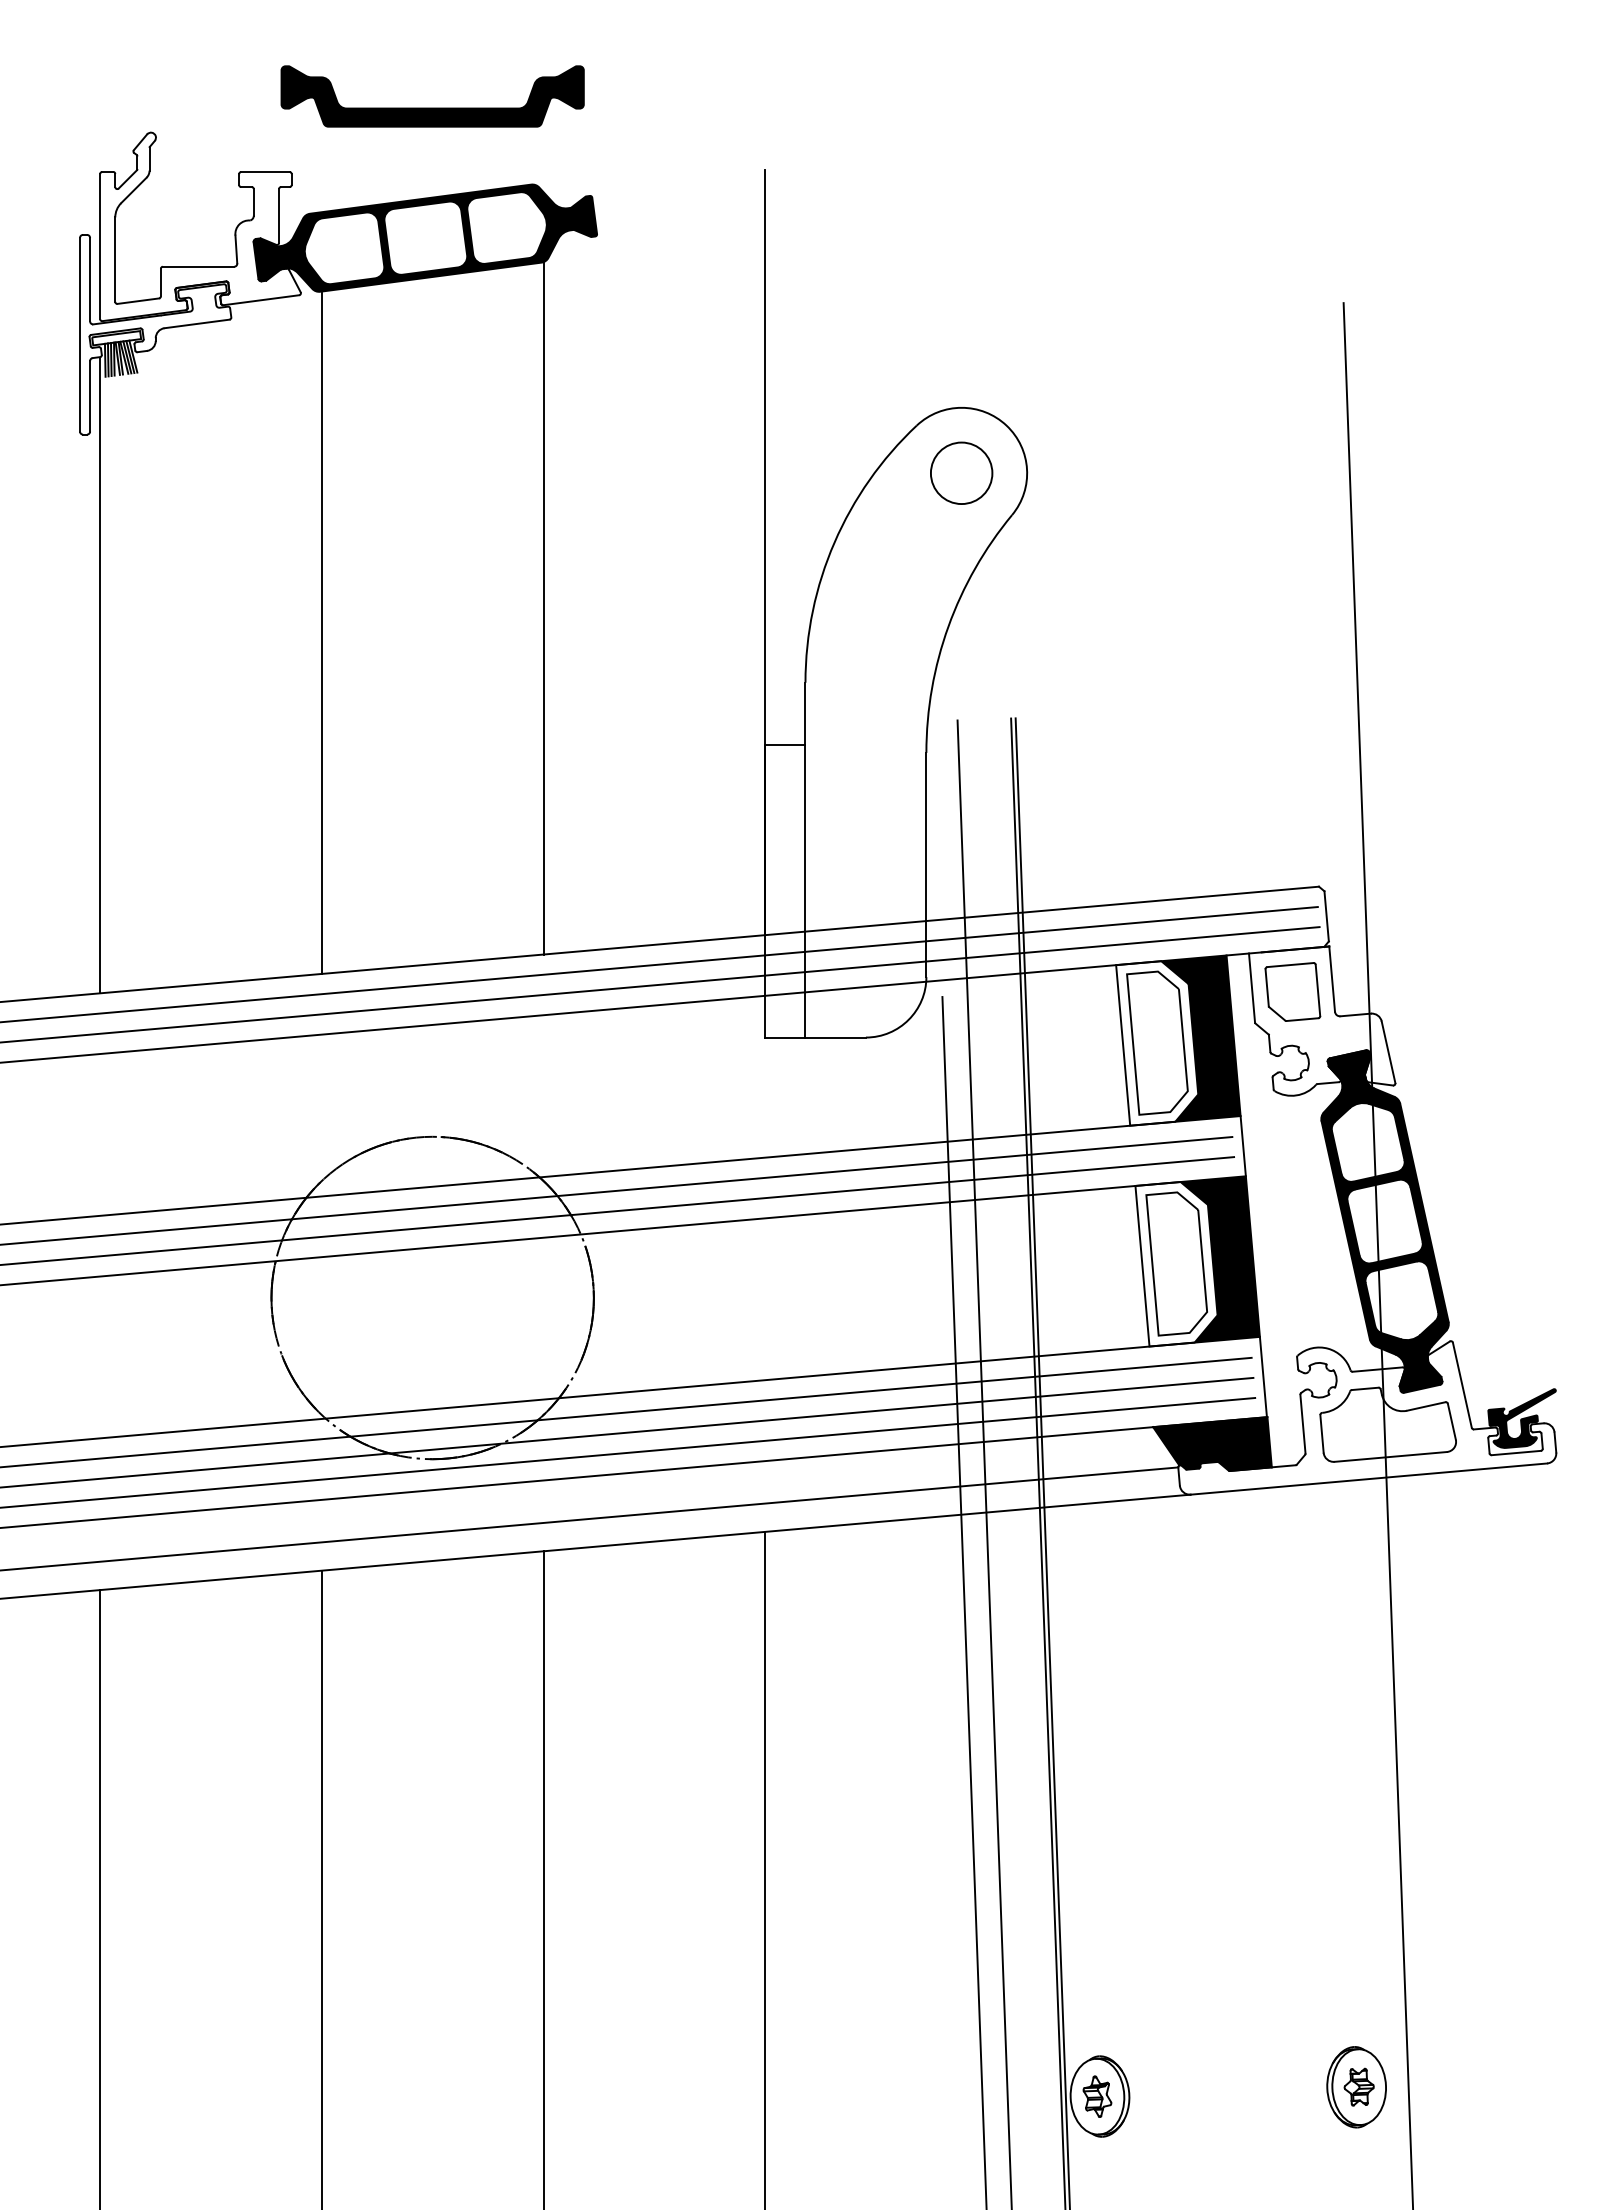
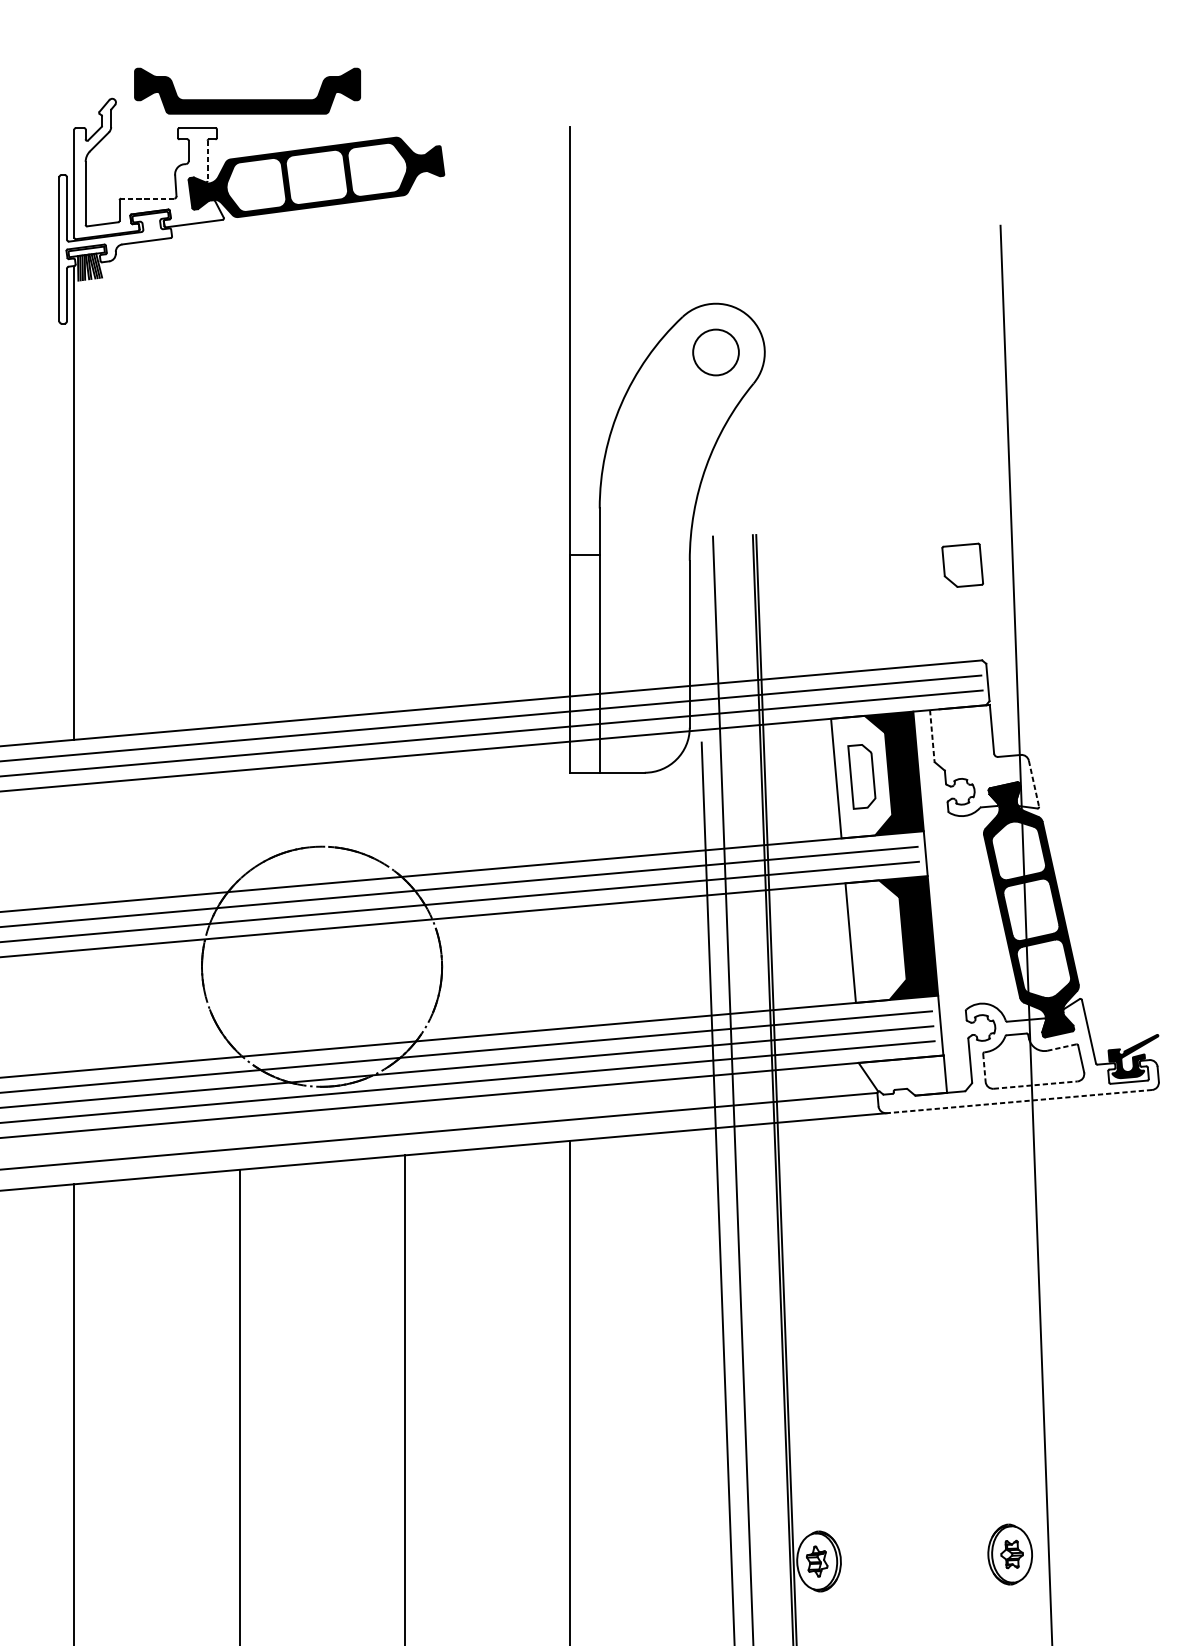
part: (432, 107) -> (247, 99), moved
line: (279, 216) -> (207, 161), solid -> dashed
line: (198, 266) -> (147, 198), solid -> dashed
line: (543, 608) -> (404, 453), removed
line: (321, 632) -> (239, 471), removed
line: (1252, 988) -> (932, 736), solid -> dashed
part: (1292, 991) -> (962, 564), moved
part: (1157, 1042) -> (861, 776), size x0.6
line: (1388, 1052) -> (1033, 783), solid -> dashed
part: (1176, 1263) -> (876, 941), removed
line: (1426, 1406) -> (1062, 1047), solid -> dashed
line: (1322, 1433) -> (984, 1067), solid -> dashed
fill: (1212, 1444) -> (902, 1075), removed
line: (1391, 1456) -> (1036, 1084), solid -> dashed
line: (1368, 1479) -> (1019, 1101), solid -> dashed

